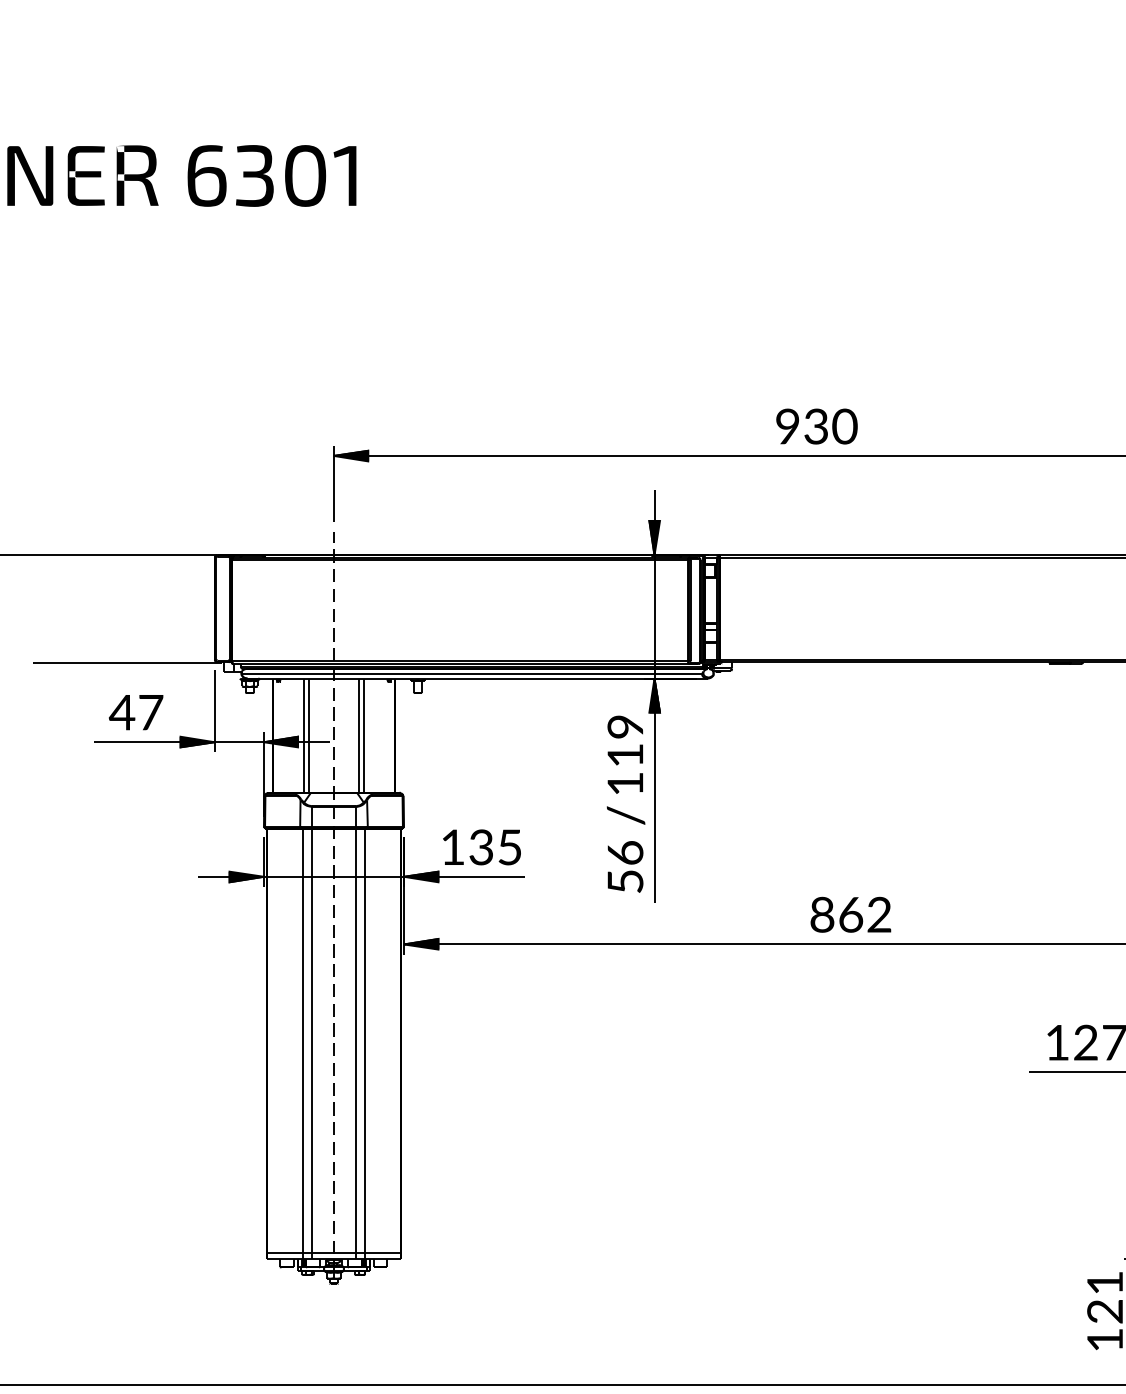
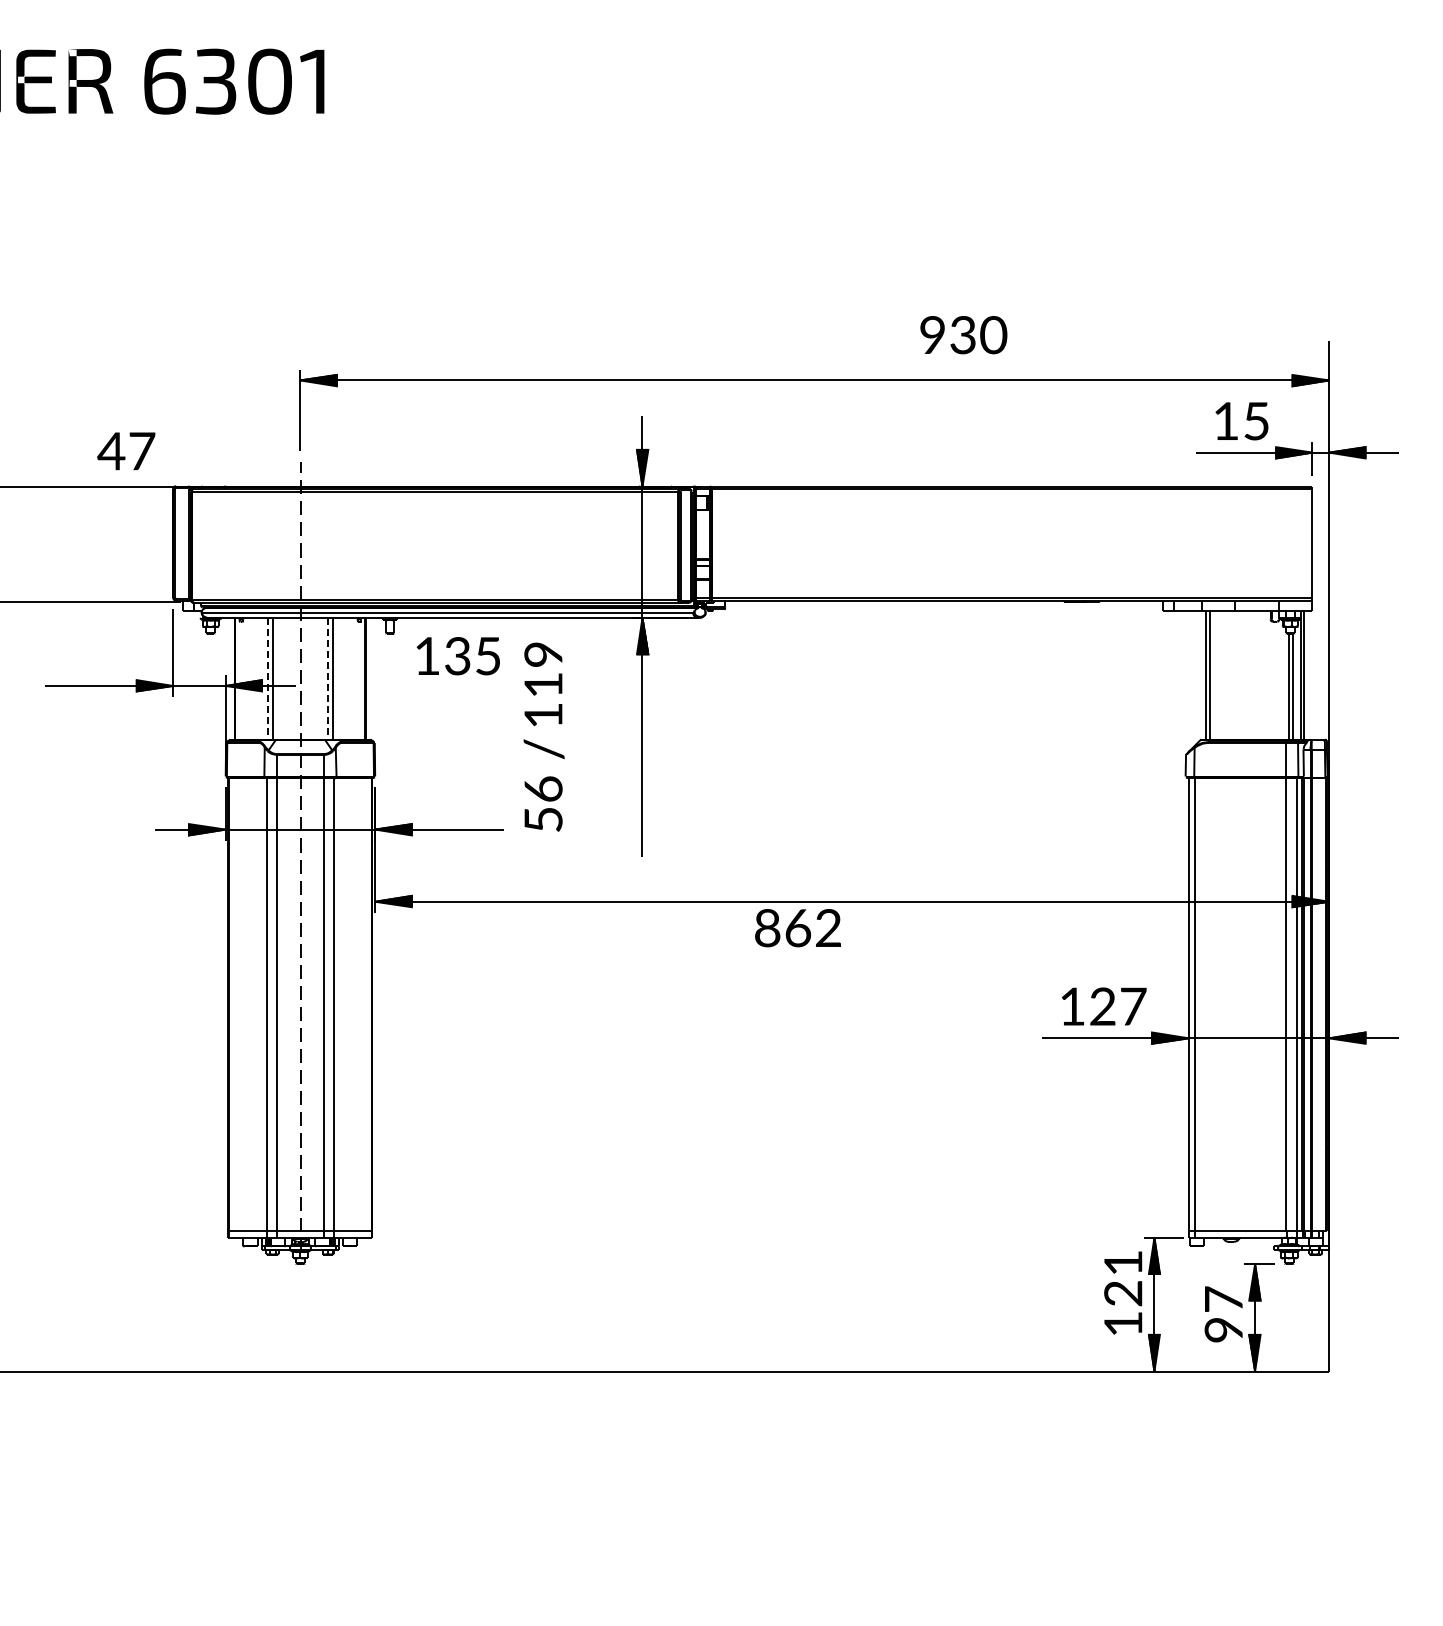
text: (816, 426) -> (963, 335), moved
text: (136, 712) -> (126, 451), moved
line: (304, 735) -> (268, 678), solid -> dashed
line: (359, 735) -> (327, 678), solid -> dashed
text: (625, 803) -> (543, 736), moved
text: (481, 847) -> (457, 656), moved
text: (850, 915) -> (797, 928), moved

